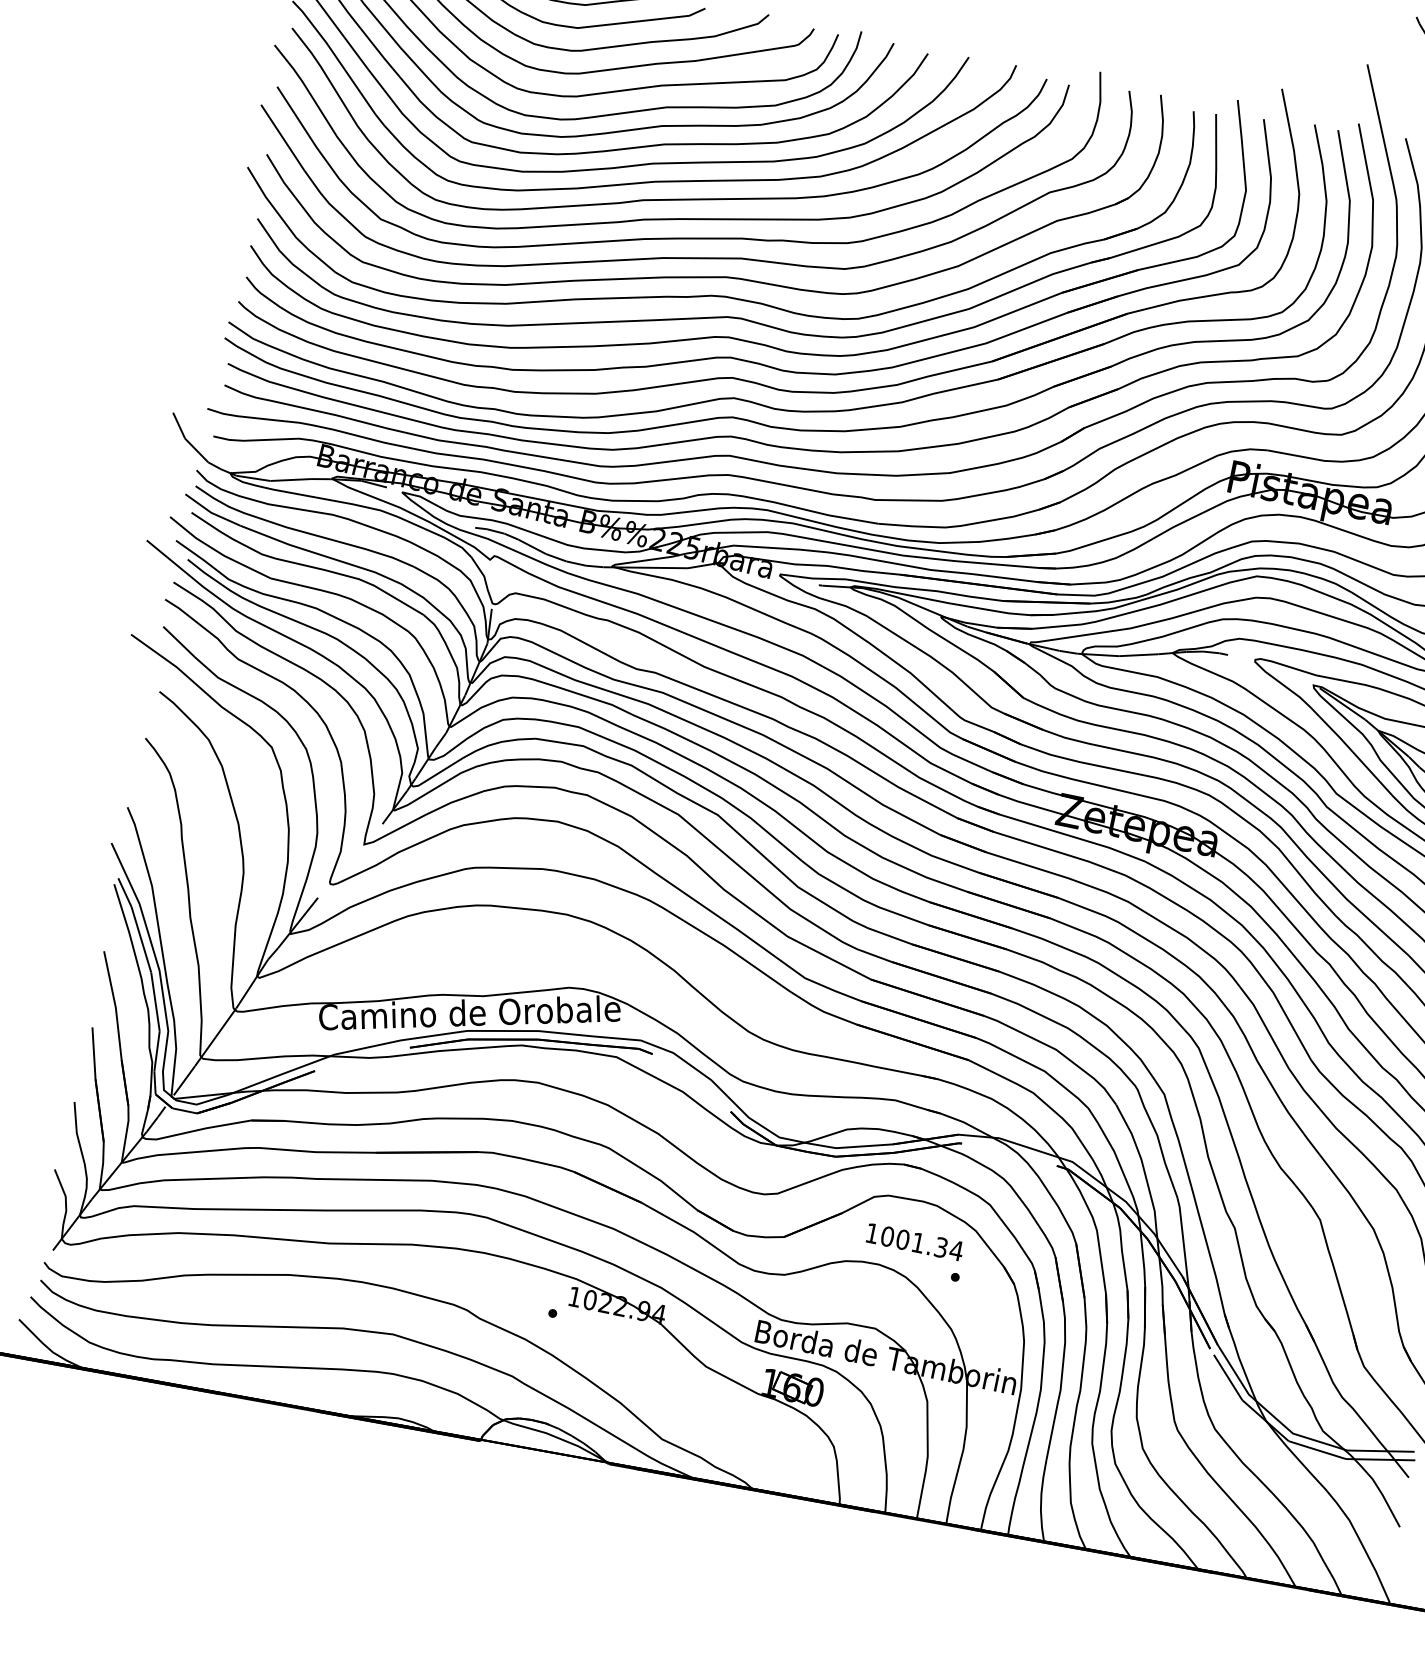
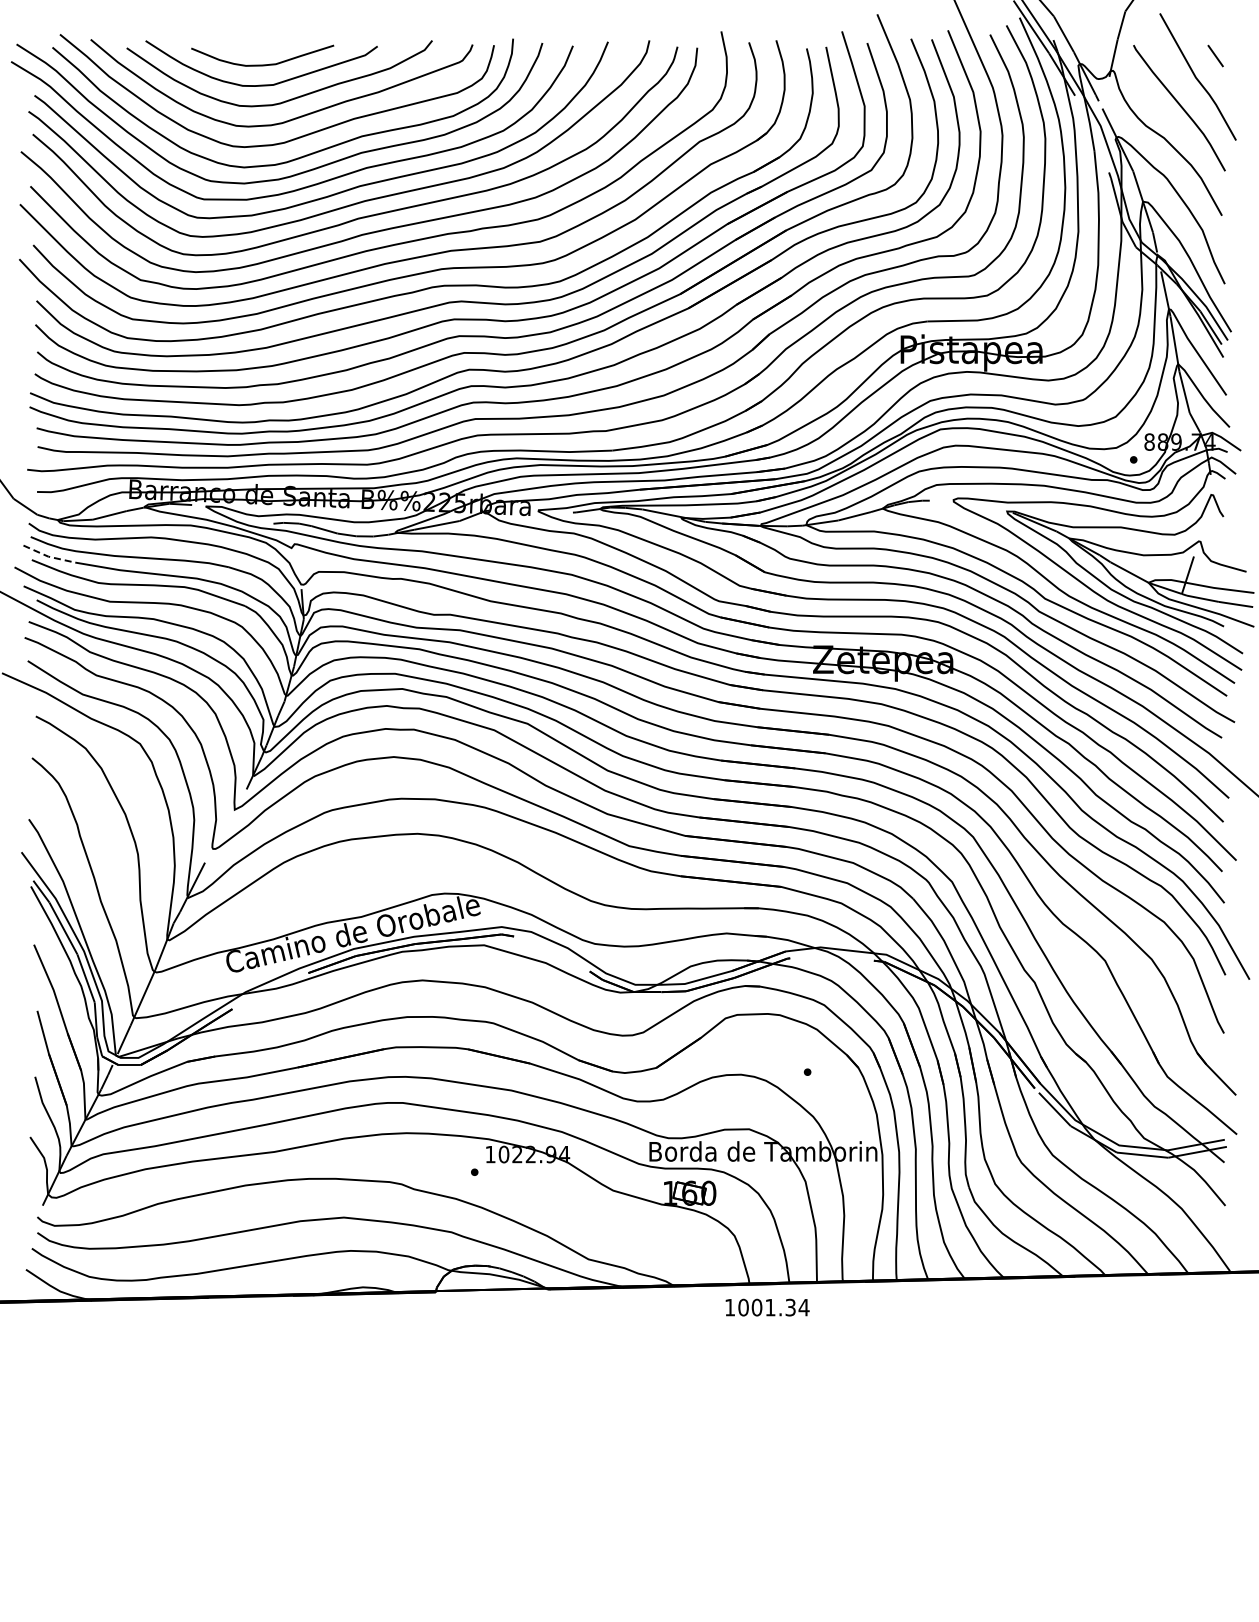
line: (211, 512) -> (48, 556), solid -> dashed
text: (914, 1242) -> (767, 1307), moved

